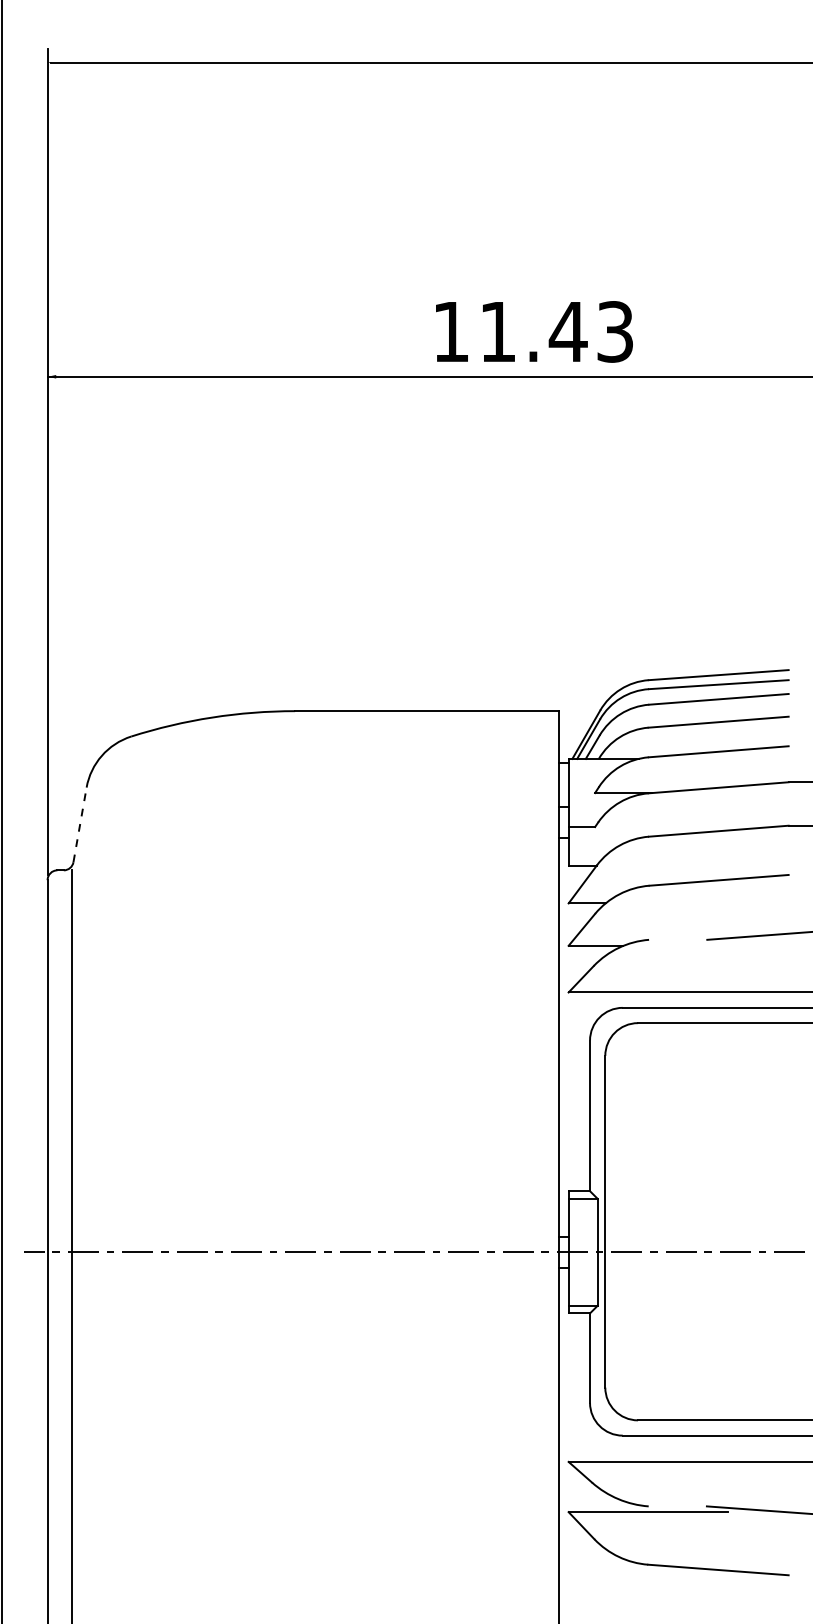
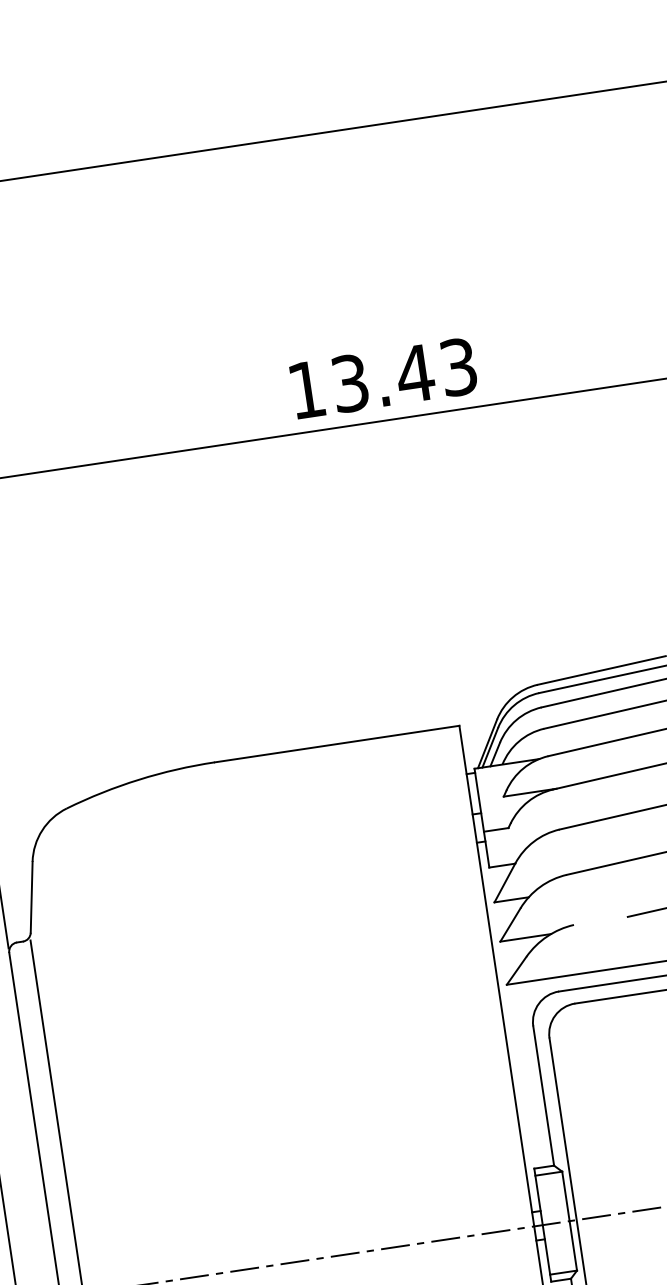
text: (497, 331) -> (349, 383), 11.43 -> 13.43
line: (80, 824) -> (32, 896), dashed -> solid

